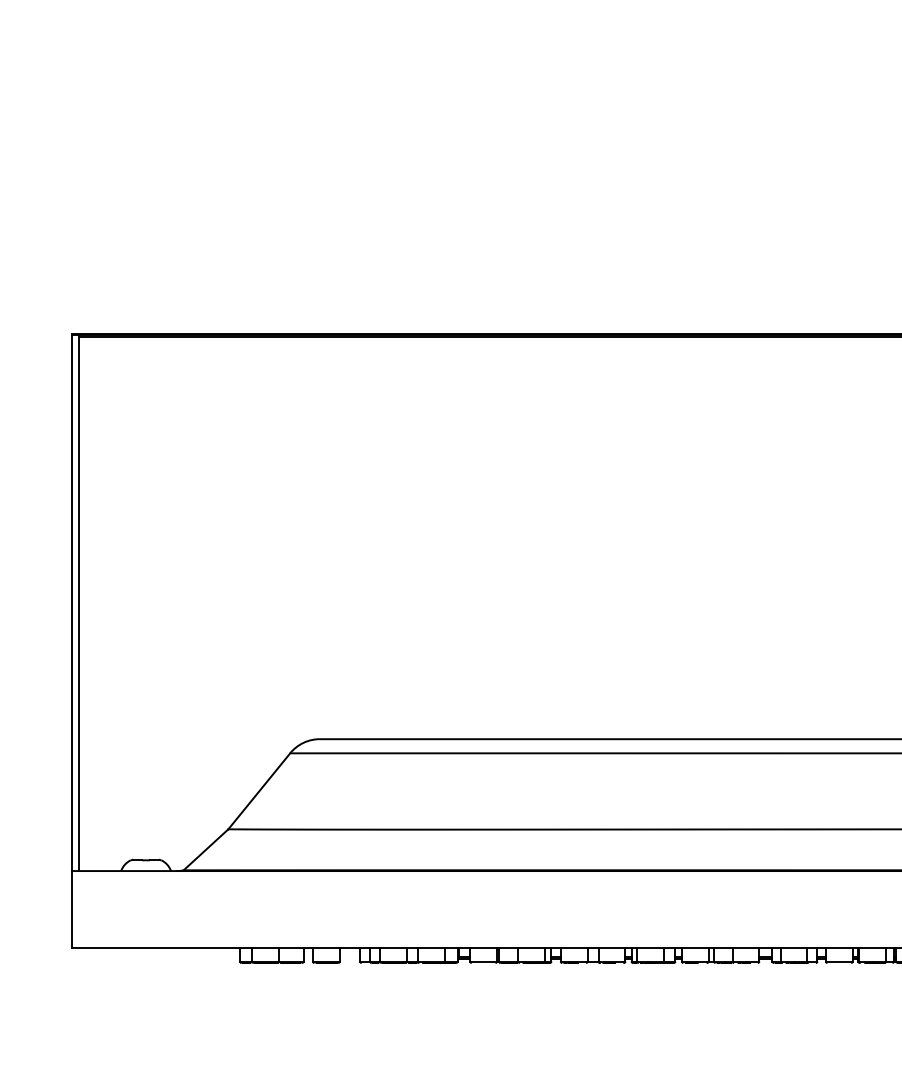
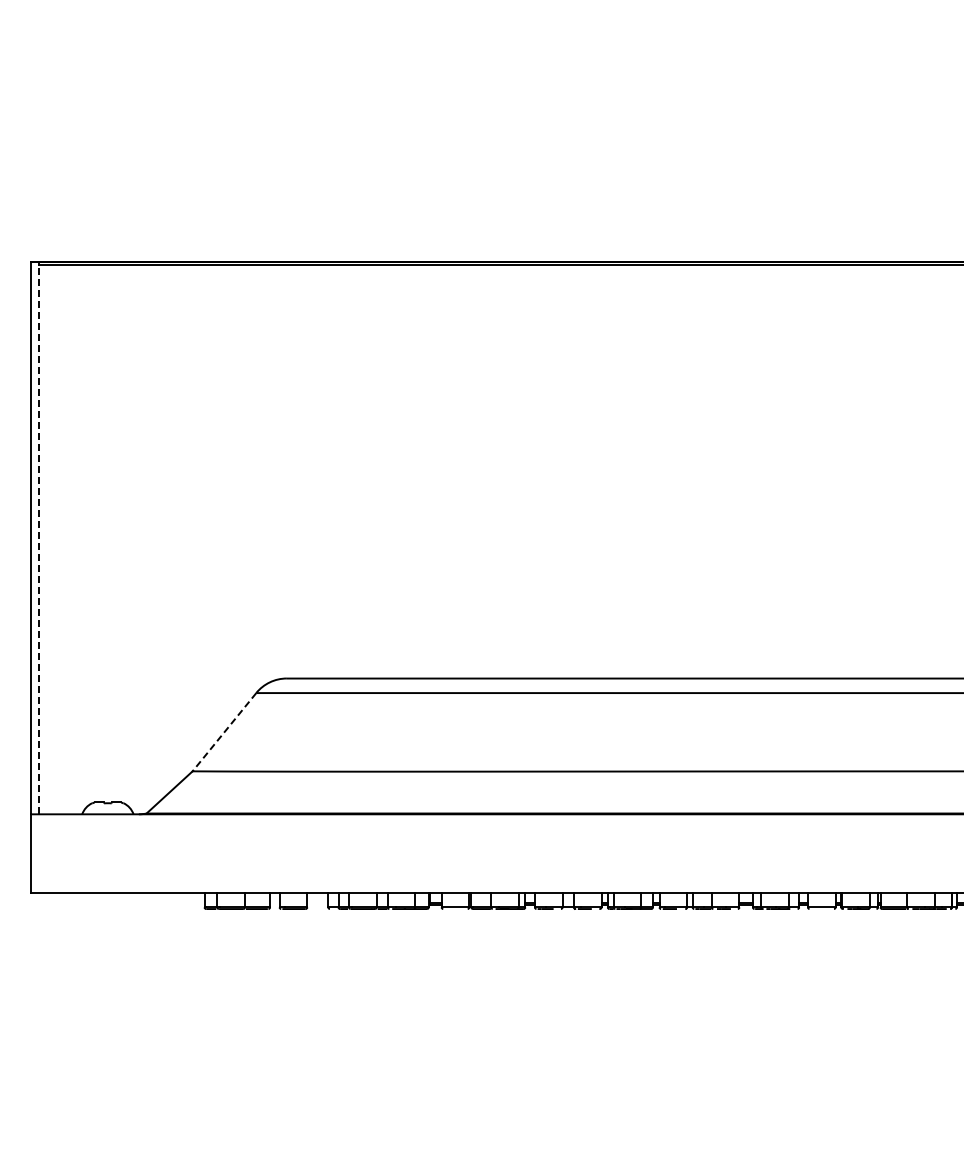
line: (79, 604) -> (39, 539), solid -> dashed
line: (259, 791) -> (224, 732), solid -> dashed

